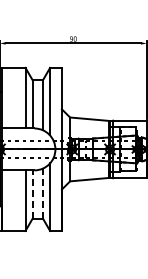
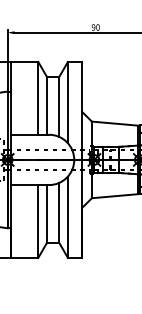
line: (43, 193) -> (59, 212), dashed -> solid
line: (32, 194) -> (46, 214), dashed -> solid

